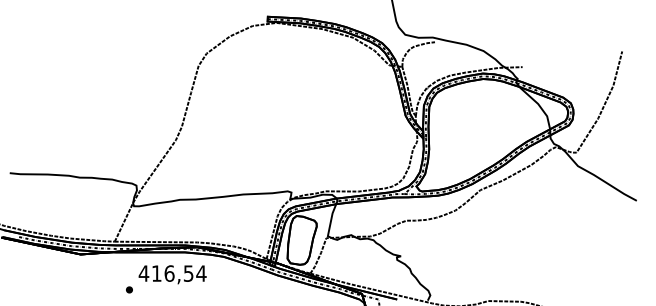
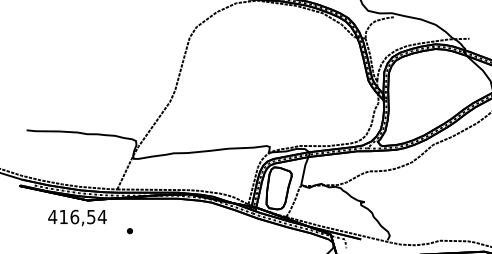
text: (172, 274) -> (77, 217), moved

